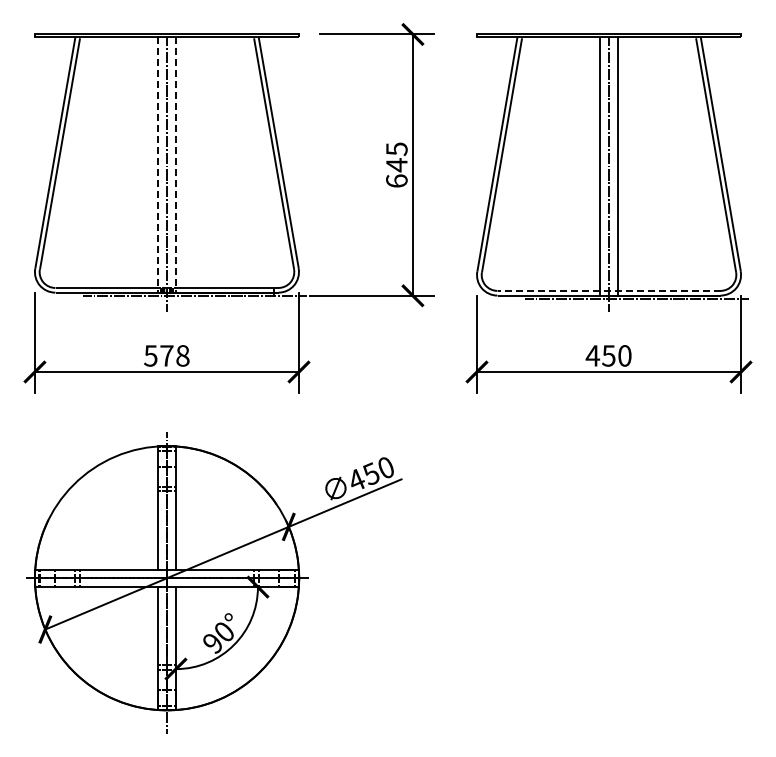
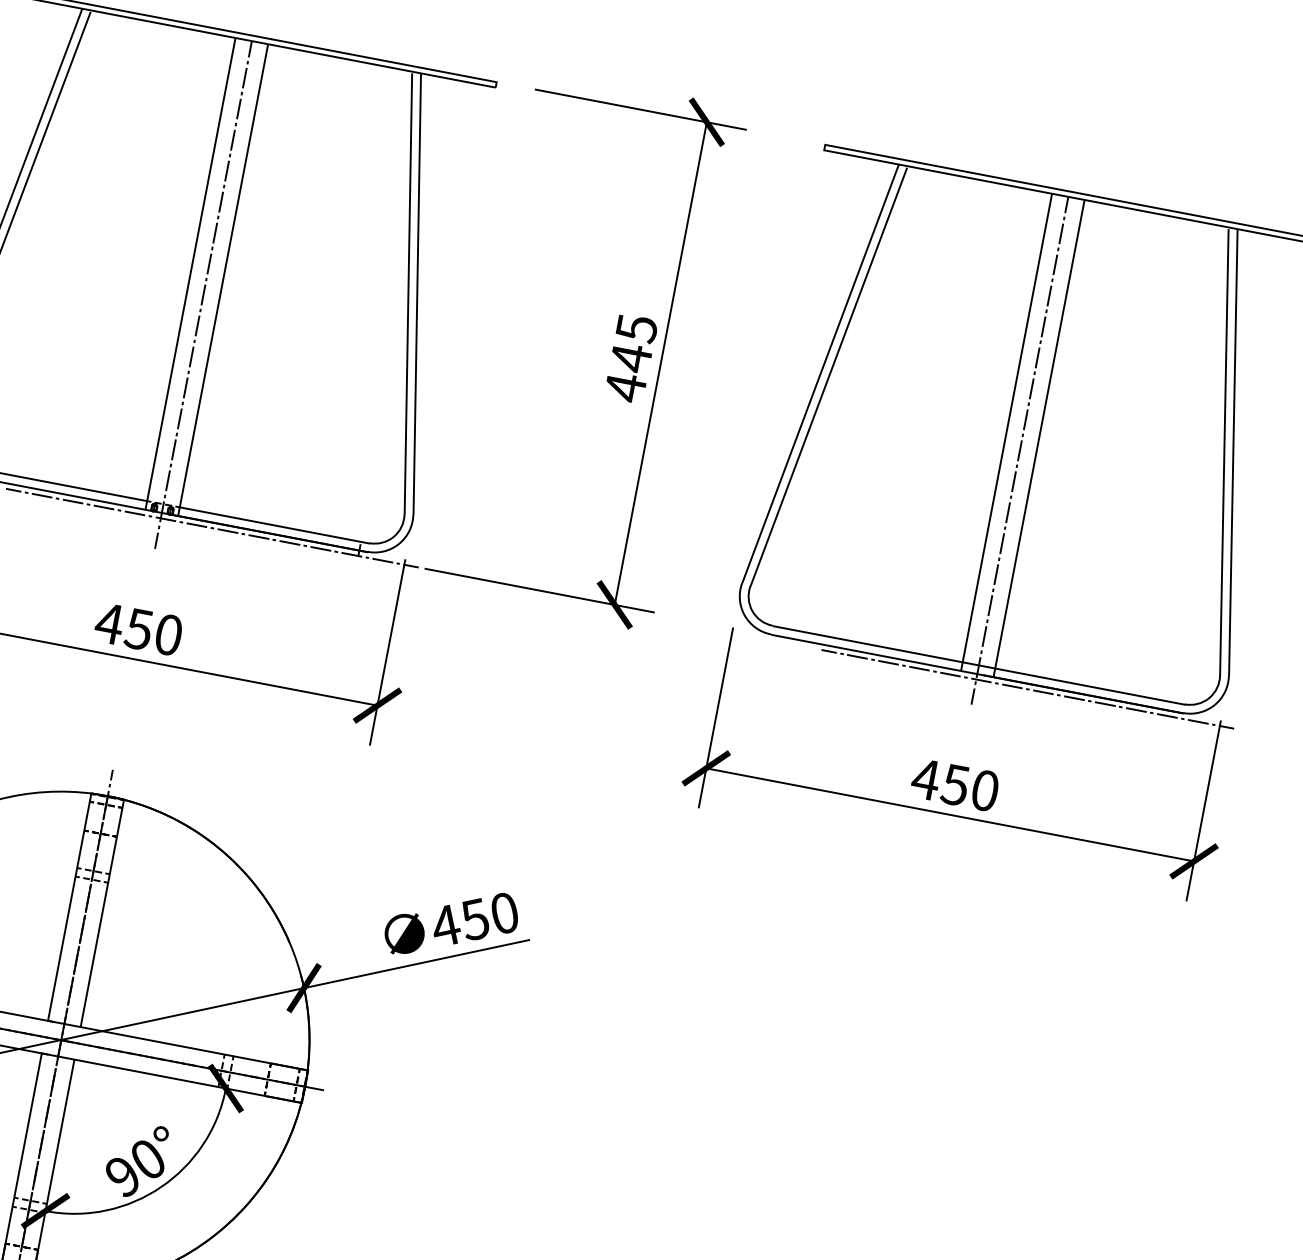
line: (158, 165) -> (190, 274), dashed -> solid
line: (175, 165) -> (222, 280), dashed -> solid
text: (396, 181) -> (624, 388), 645 -> 445
line: (609, 291) -> (979, 666), dashed -> solid
text: (166, 355) -> (138, 628), 578 -> 450

